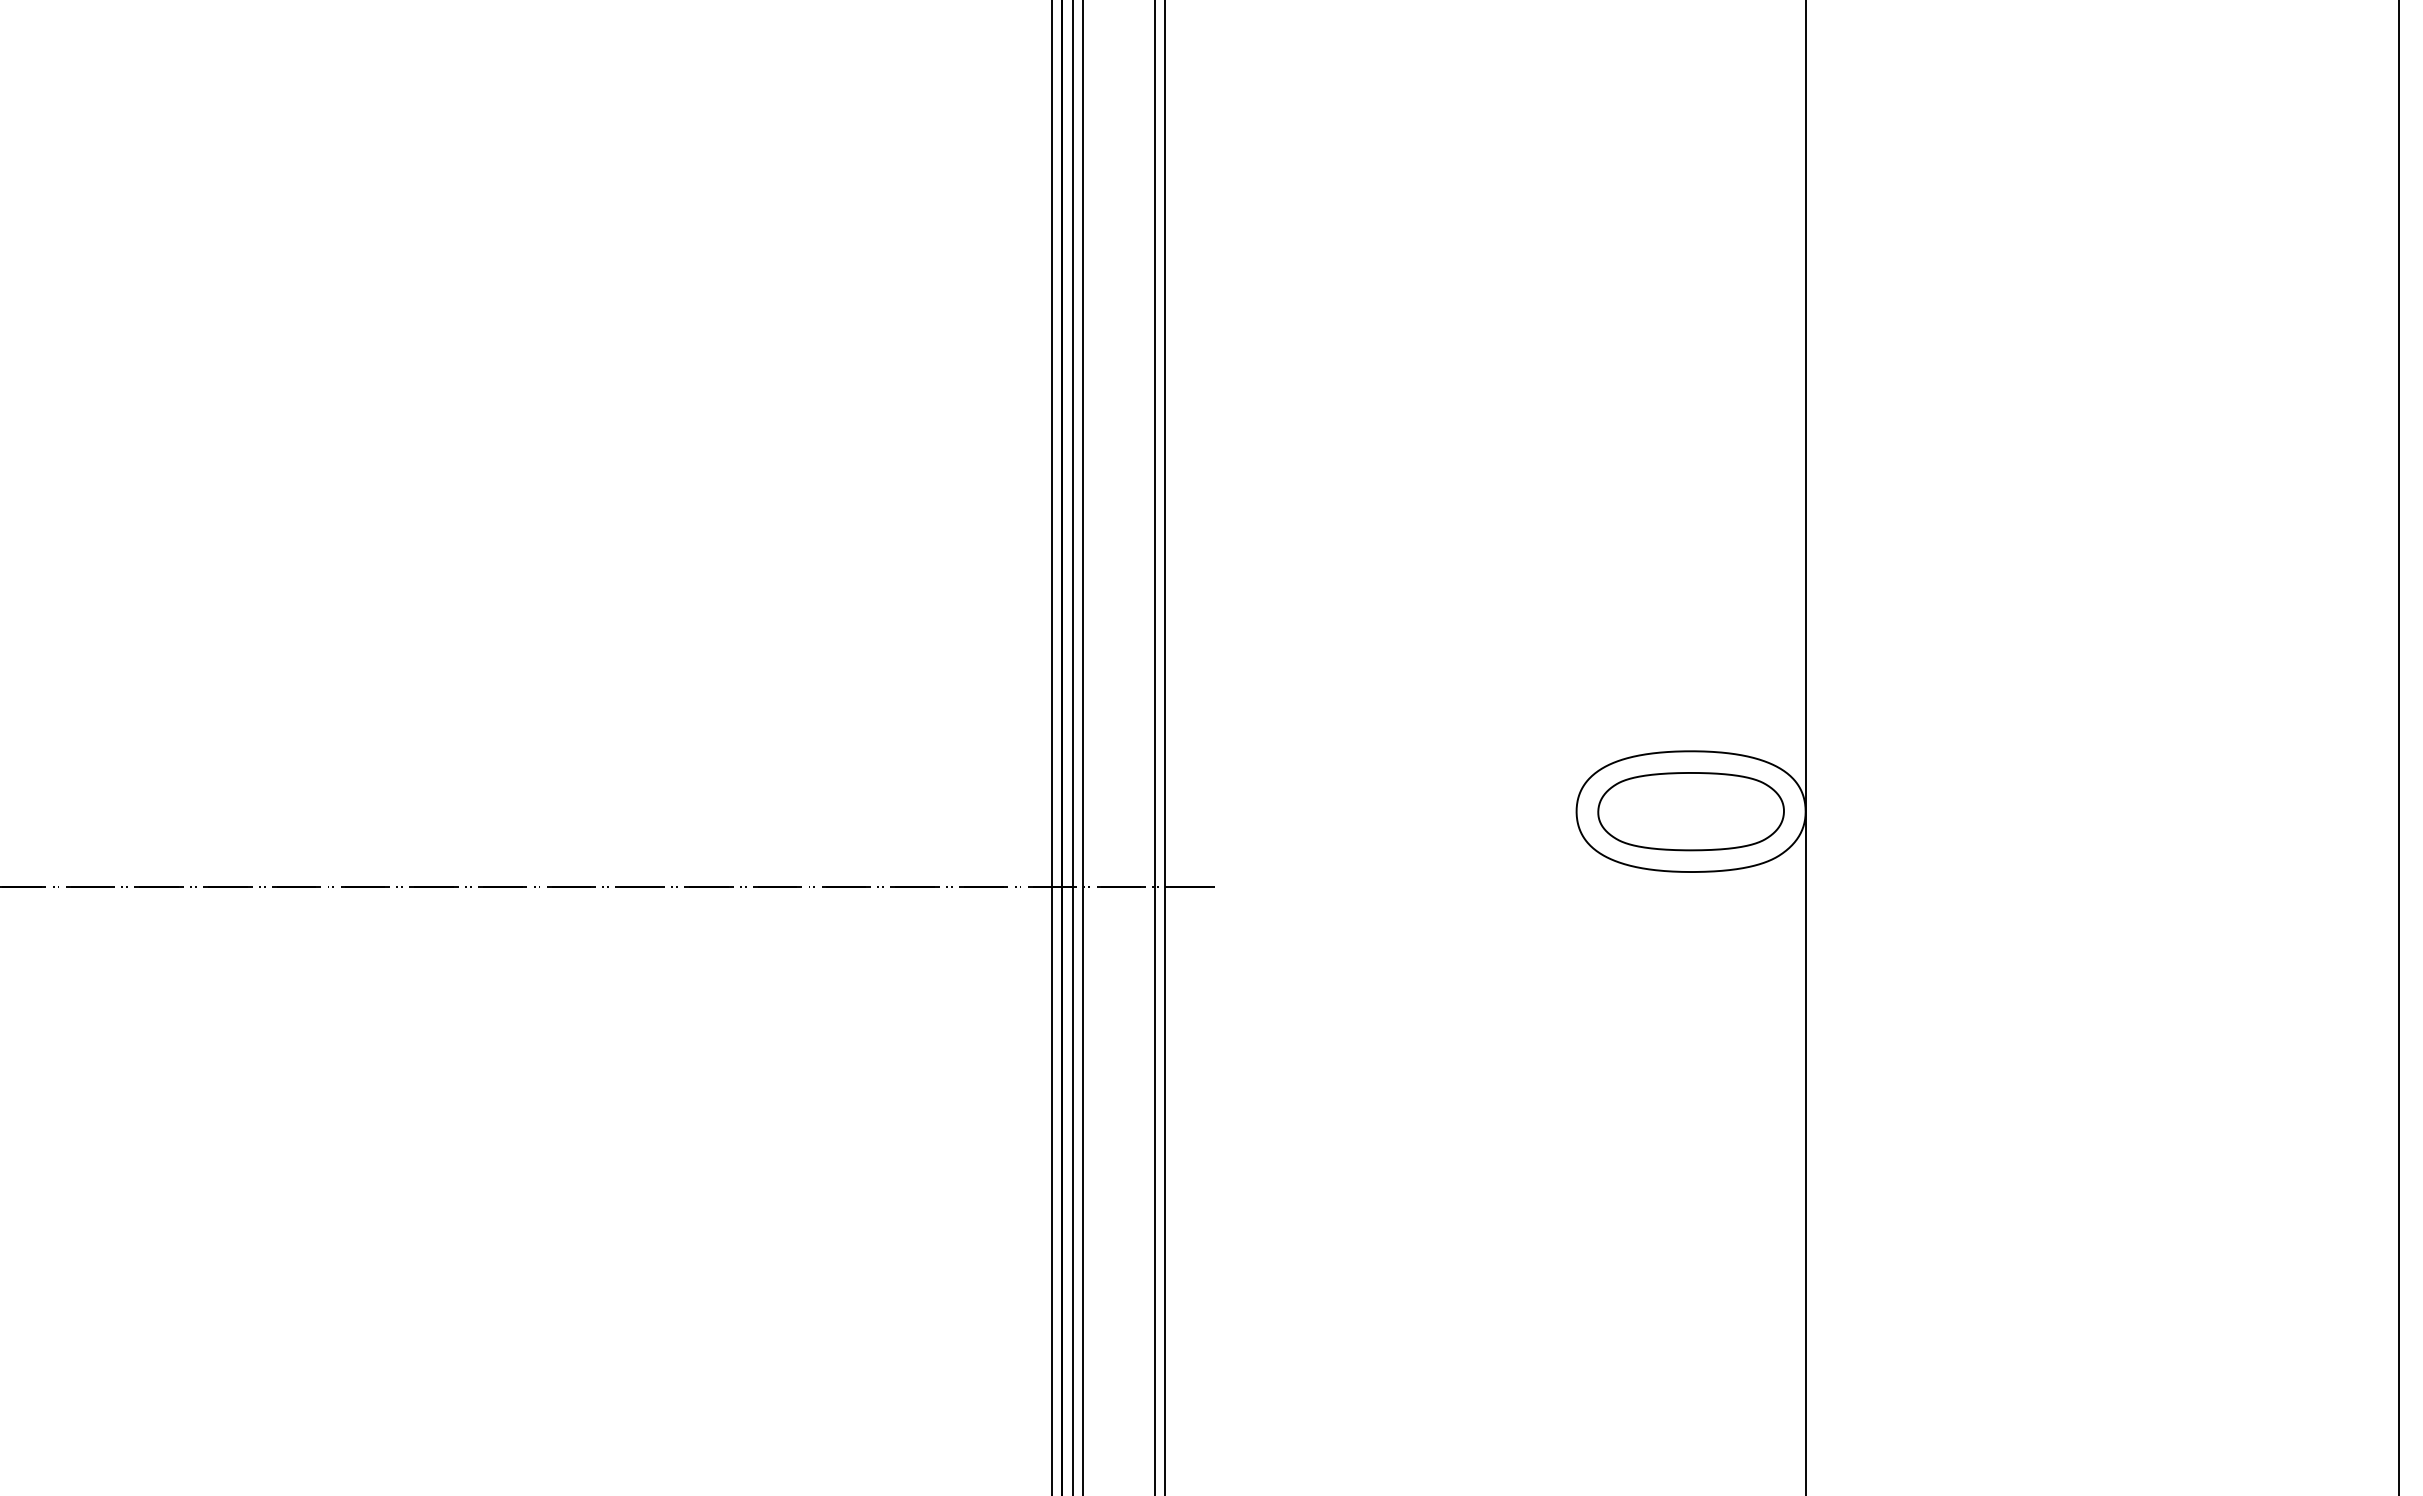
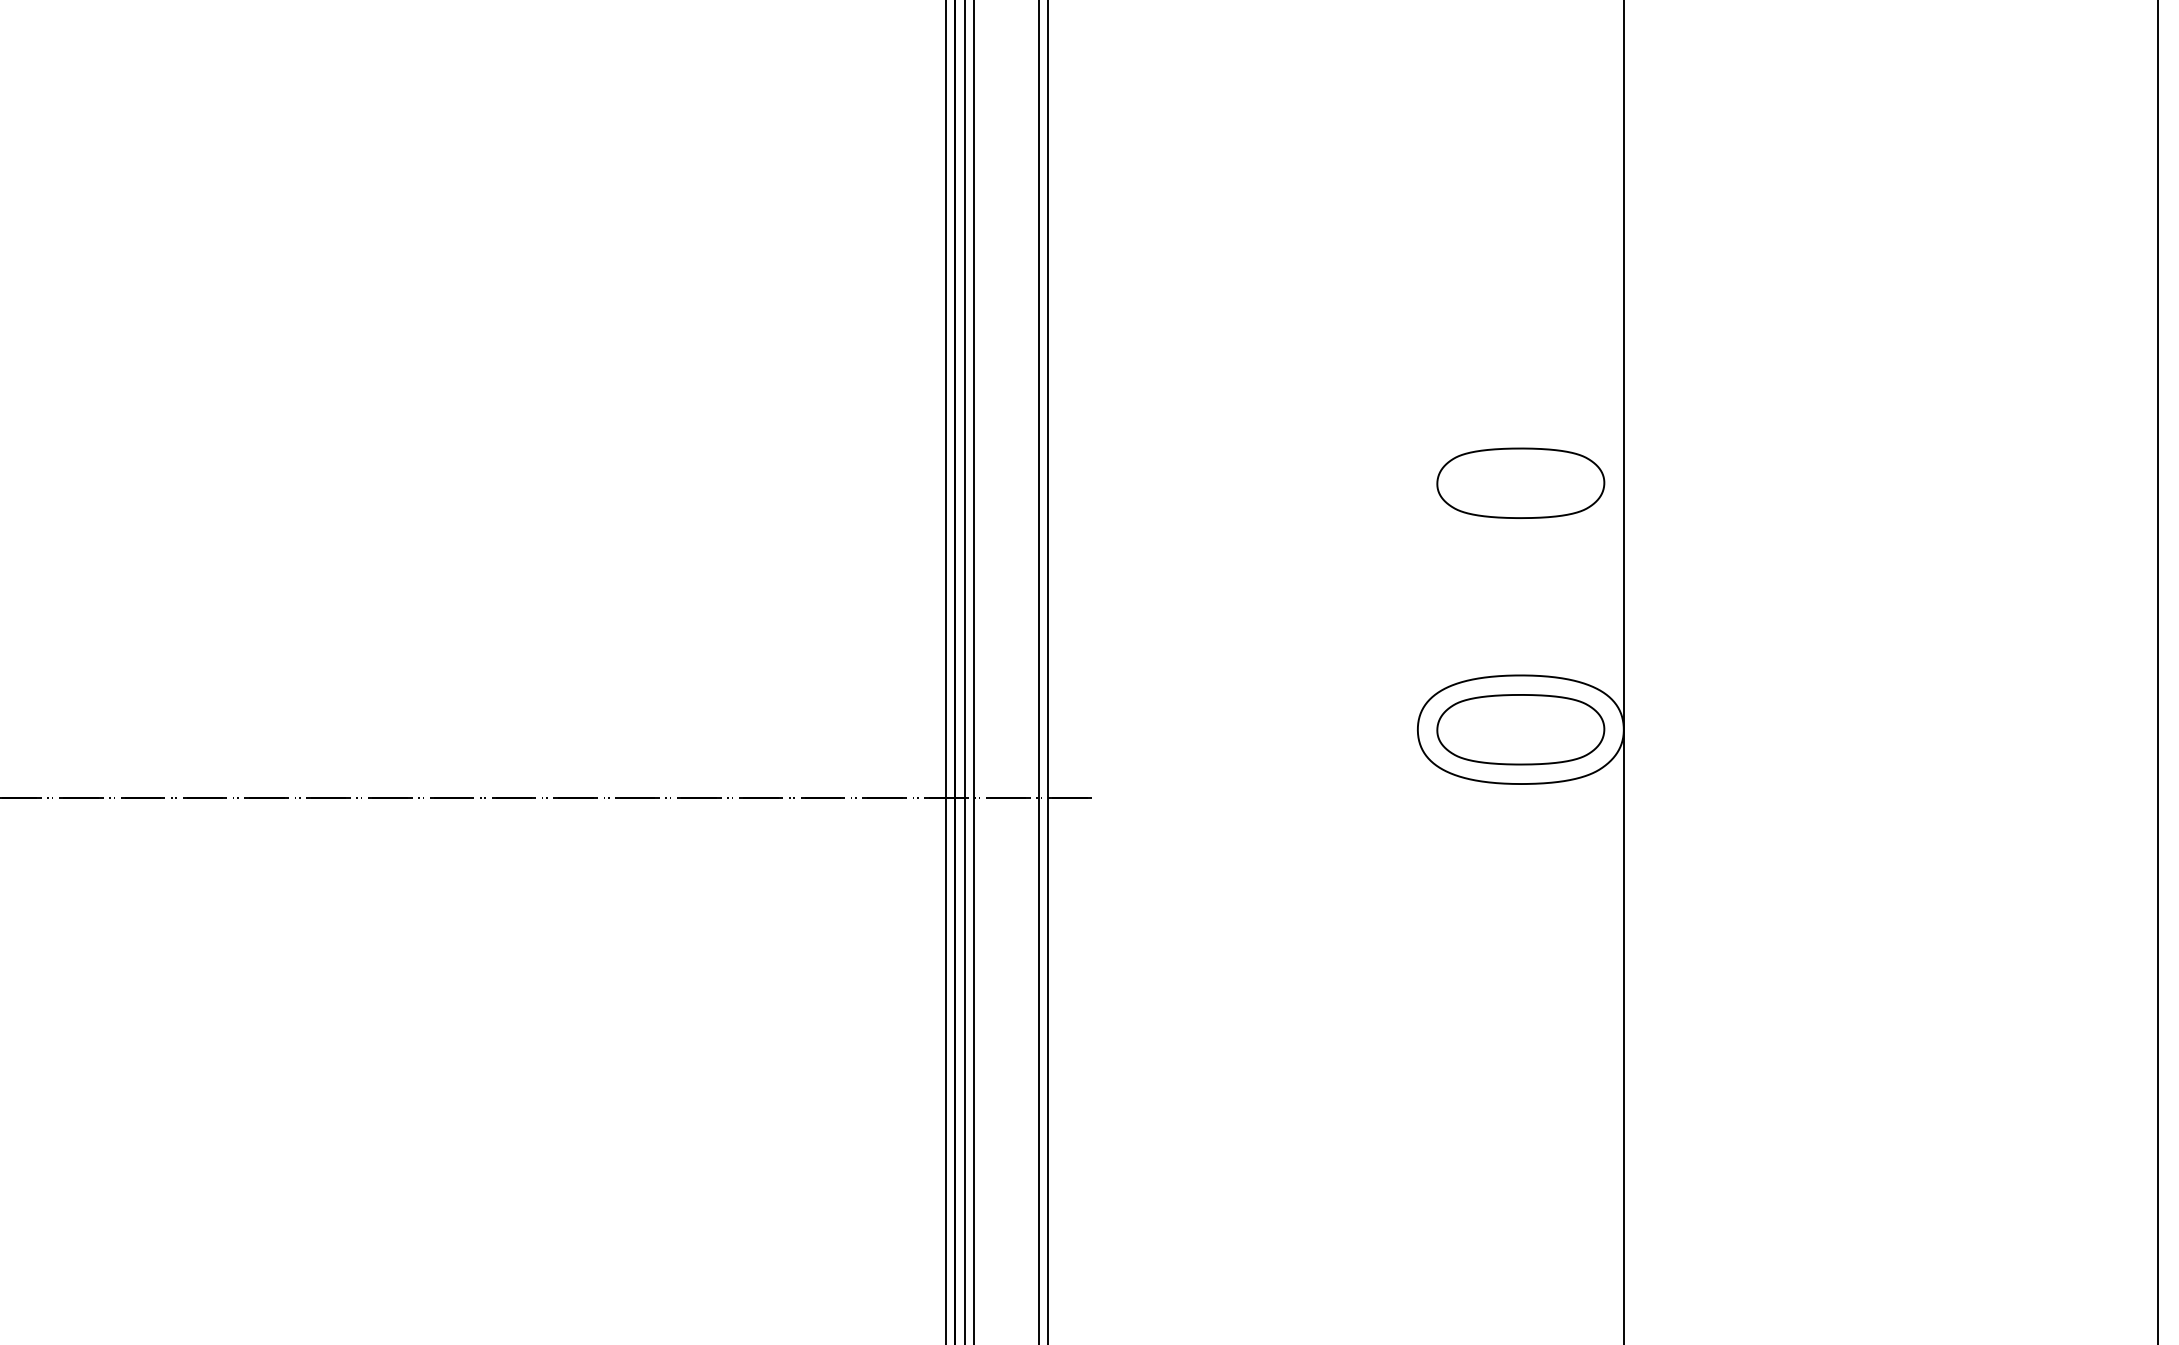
part: (1690, 537) -> (1520, 483), added

